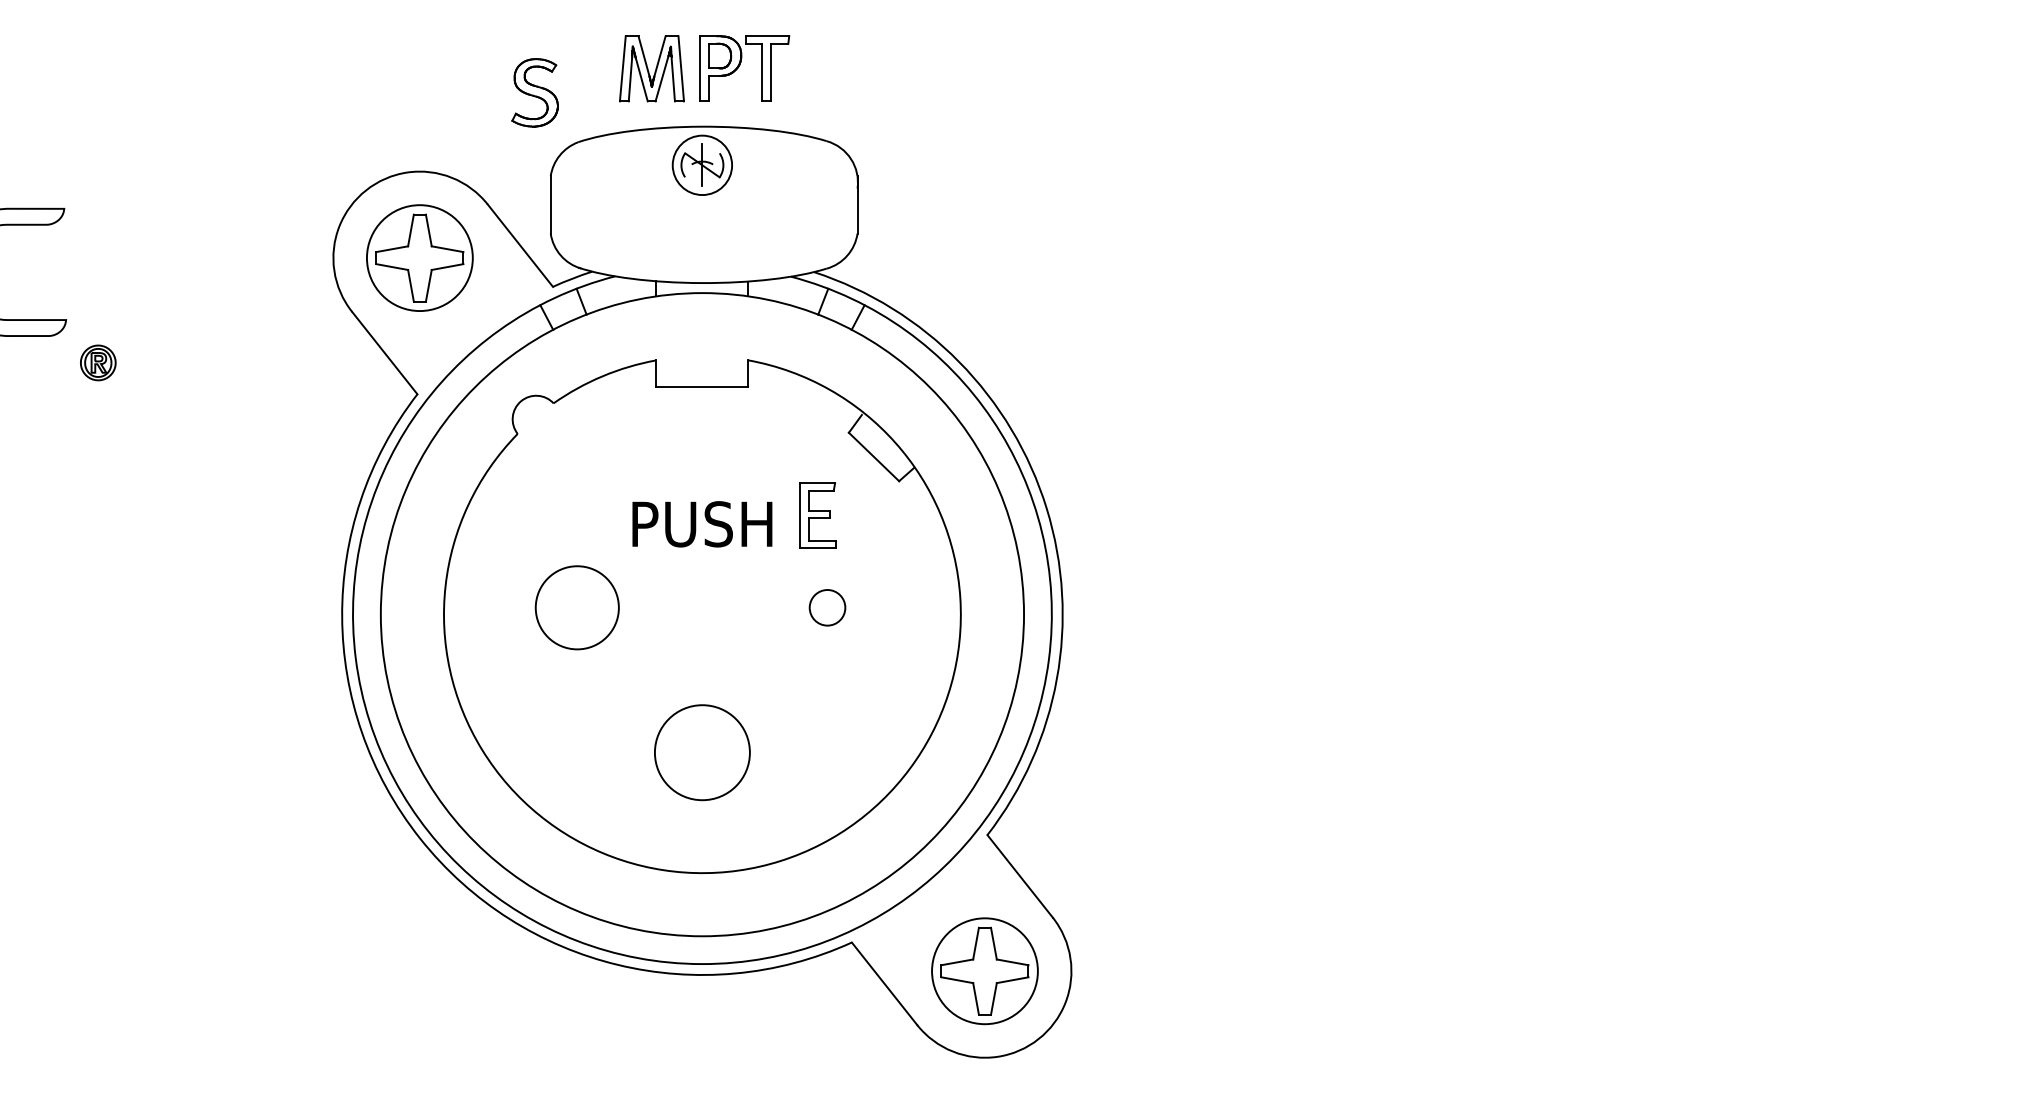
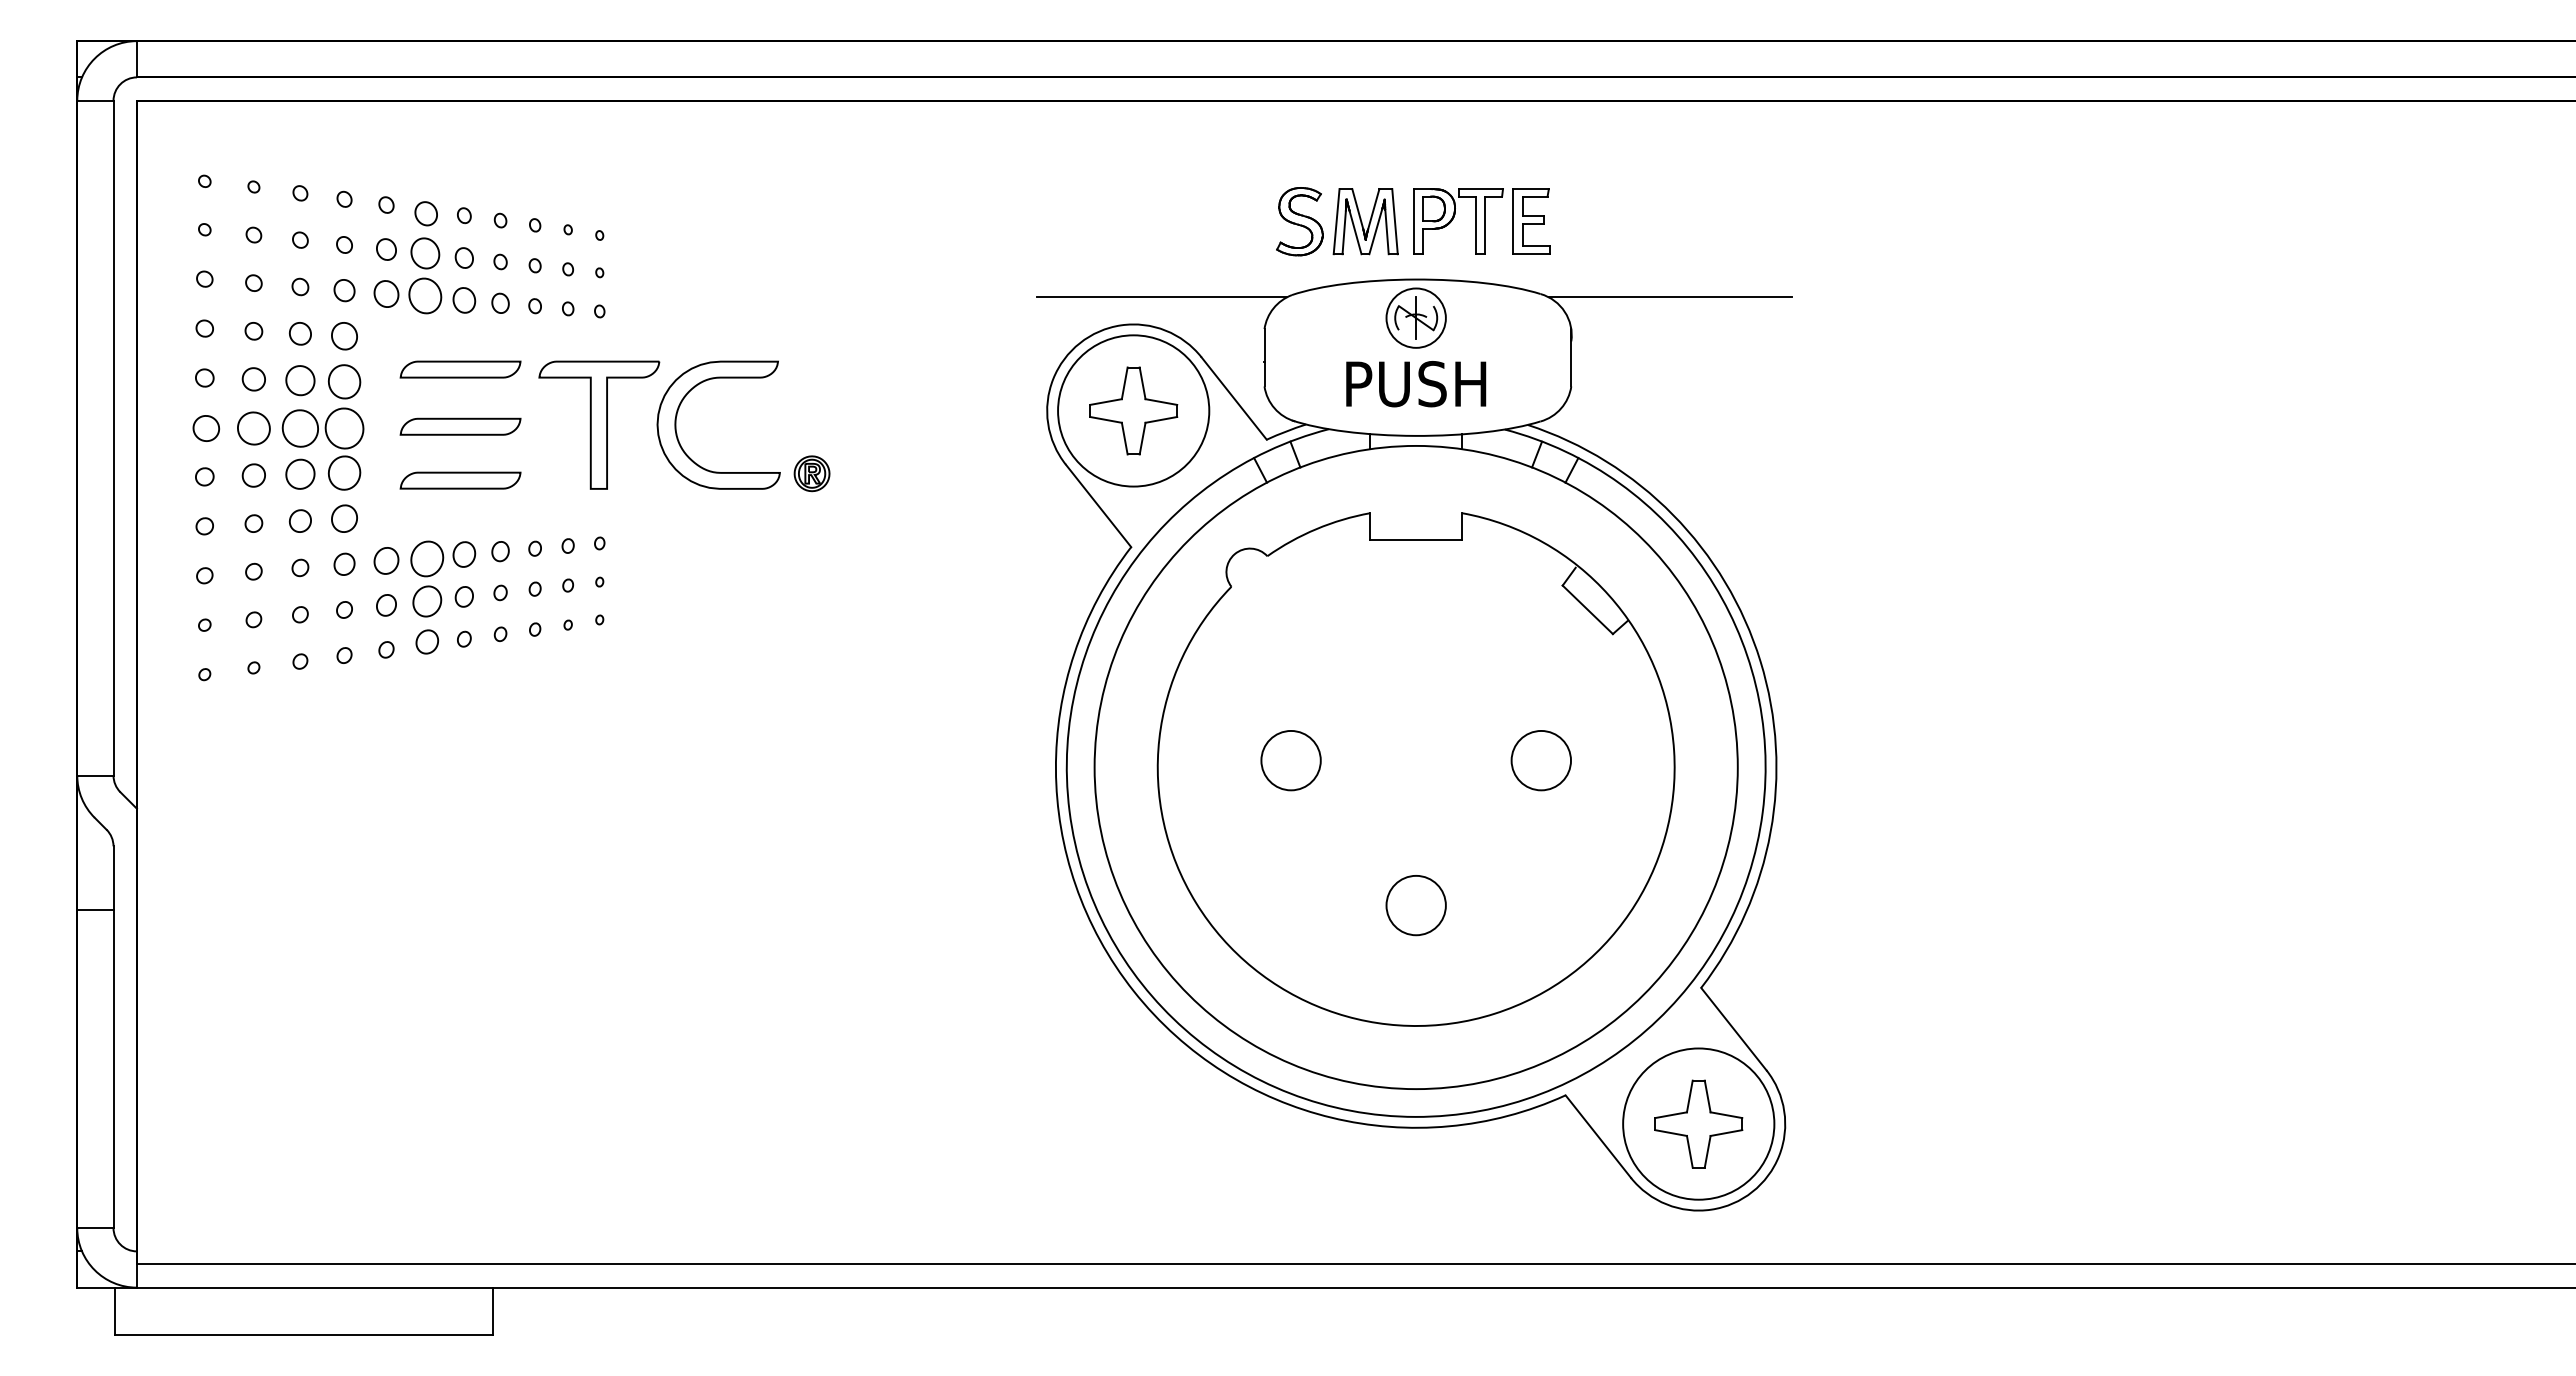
part: (534, 92) -> (1299, 221), moved
line: (447, 144) -> (1161, 297), added
line: (956, 144) -> (1670, 297), added
circle: (419, 257) -> (1133, 410), size x1.43
part: (97, 362) -> (811, 473), moved
part: (817, 515) -> (1531, 221), moved
text: (702, 524) -> (1416, 384), moved
circle: (576, 607) -> (1290, 760), size x0.71
circle: (827, 607) -> (1541, 760), size x1.67
circle: (701, 752) -> (1415, 905), size x0.62
circle: (984, 970) -> (1698, 1123), size x1.43

